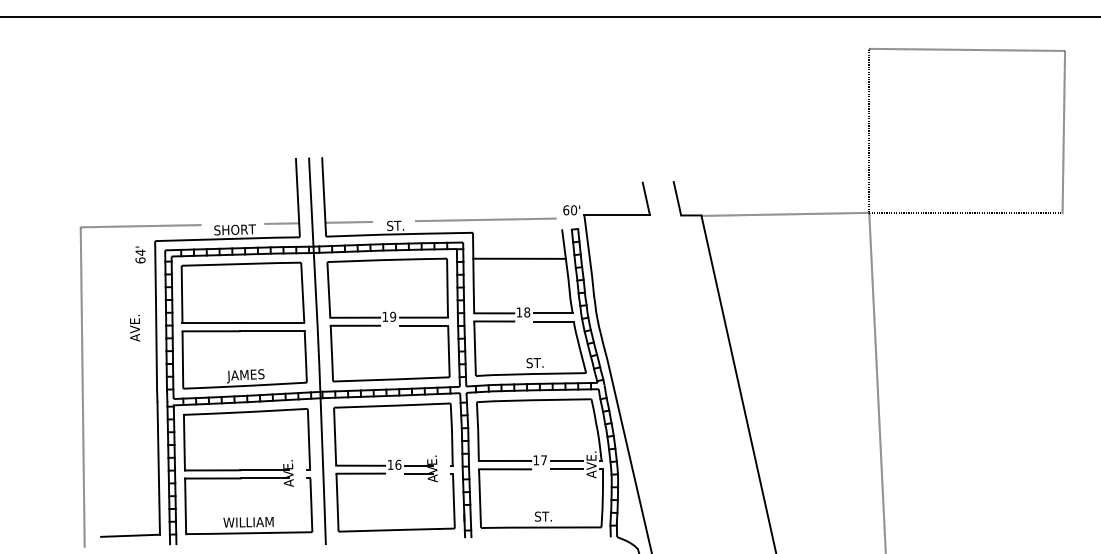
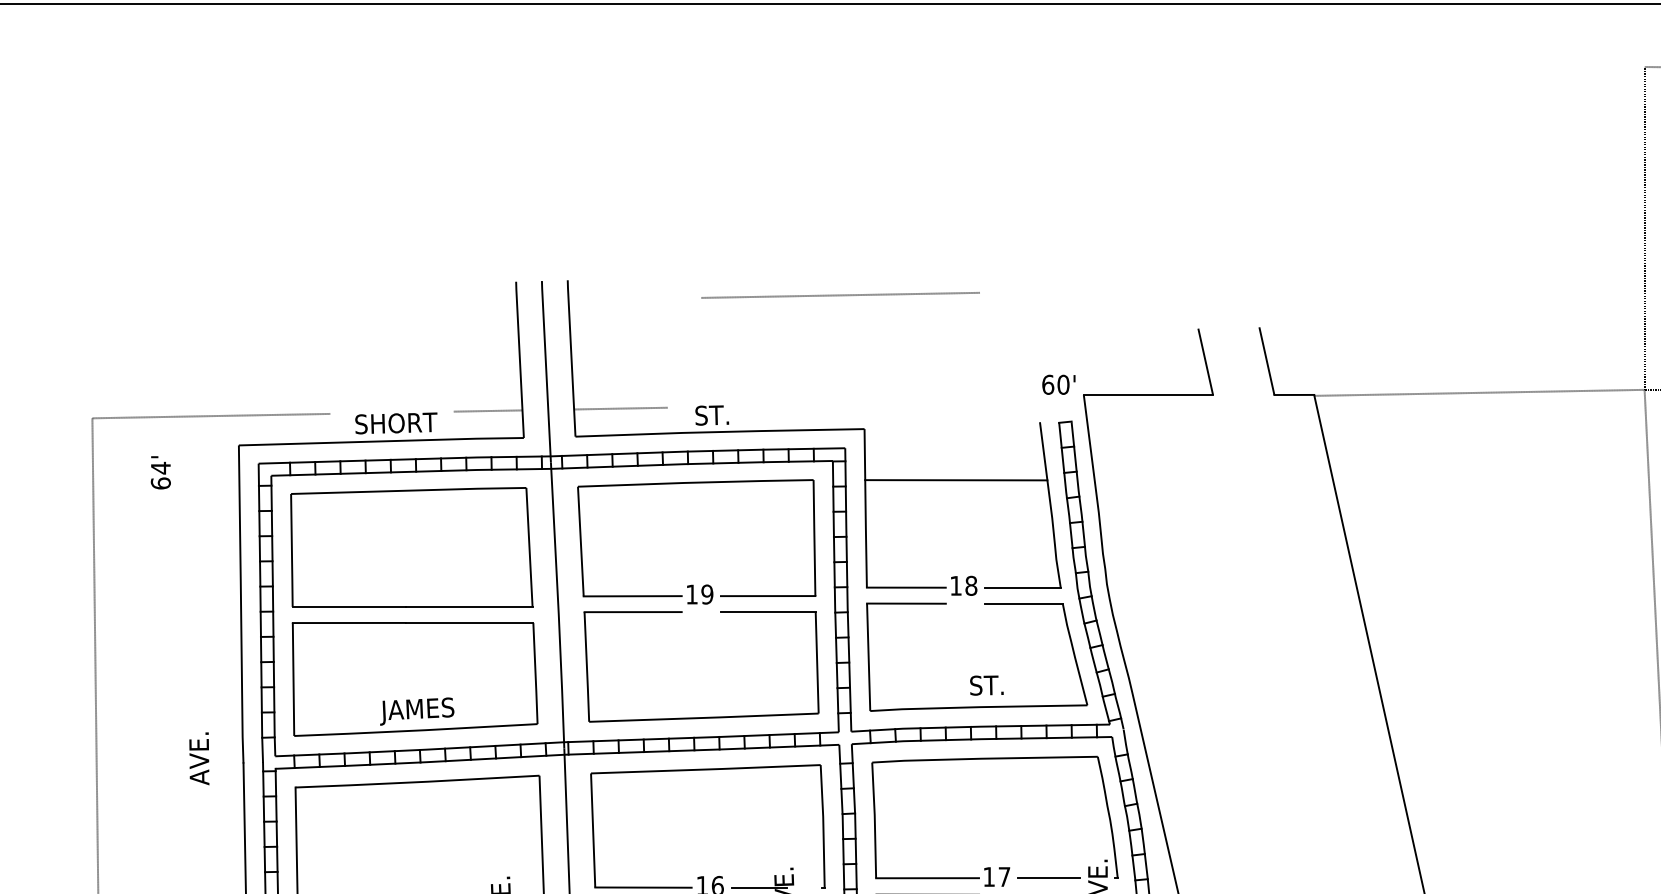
line: (485, 219) -> (839, 294), moved
text: (140, 254) -> (160, 471), moved
text: (135, 328) -> (200, 759), moved

